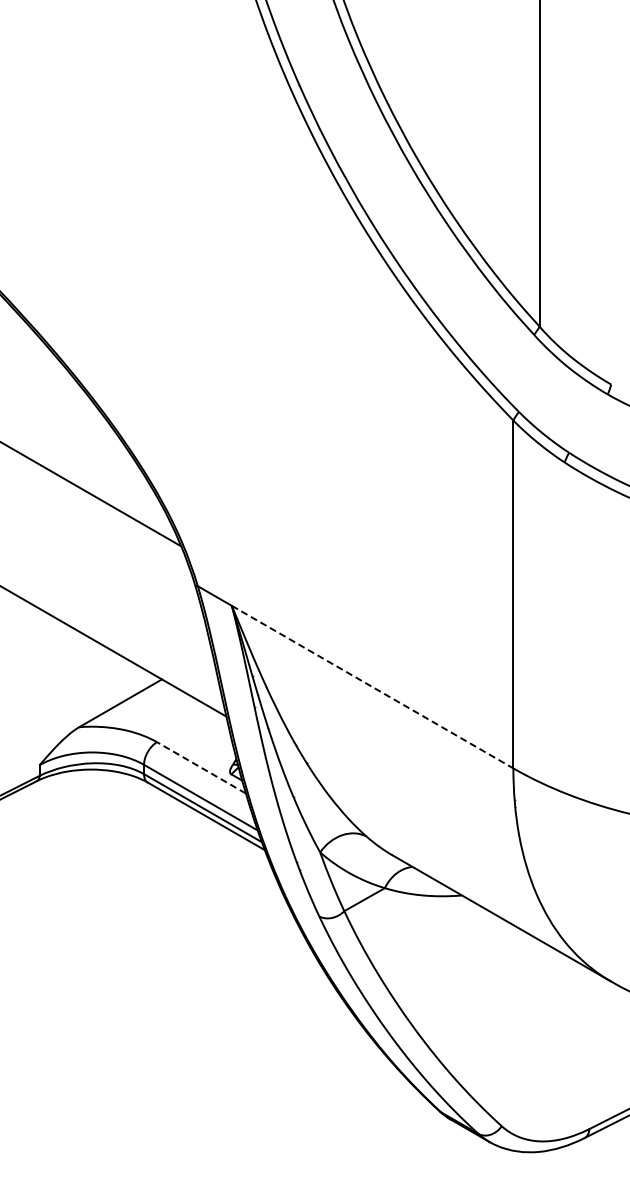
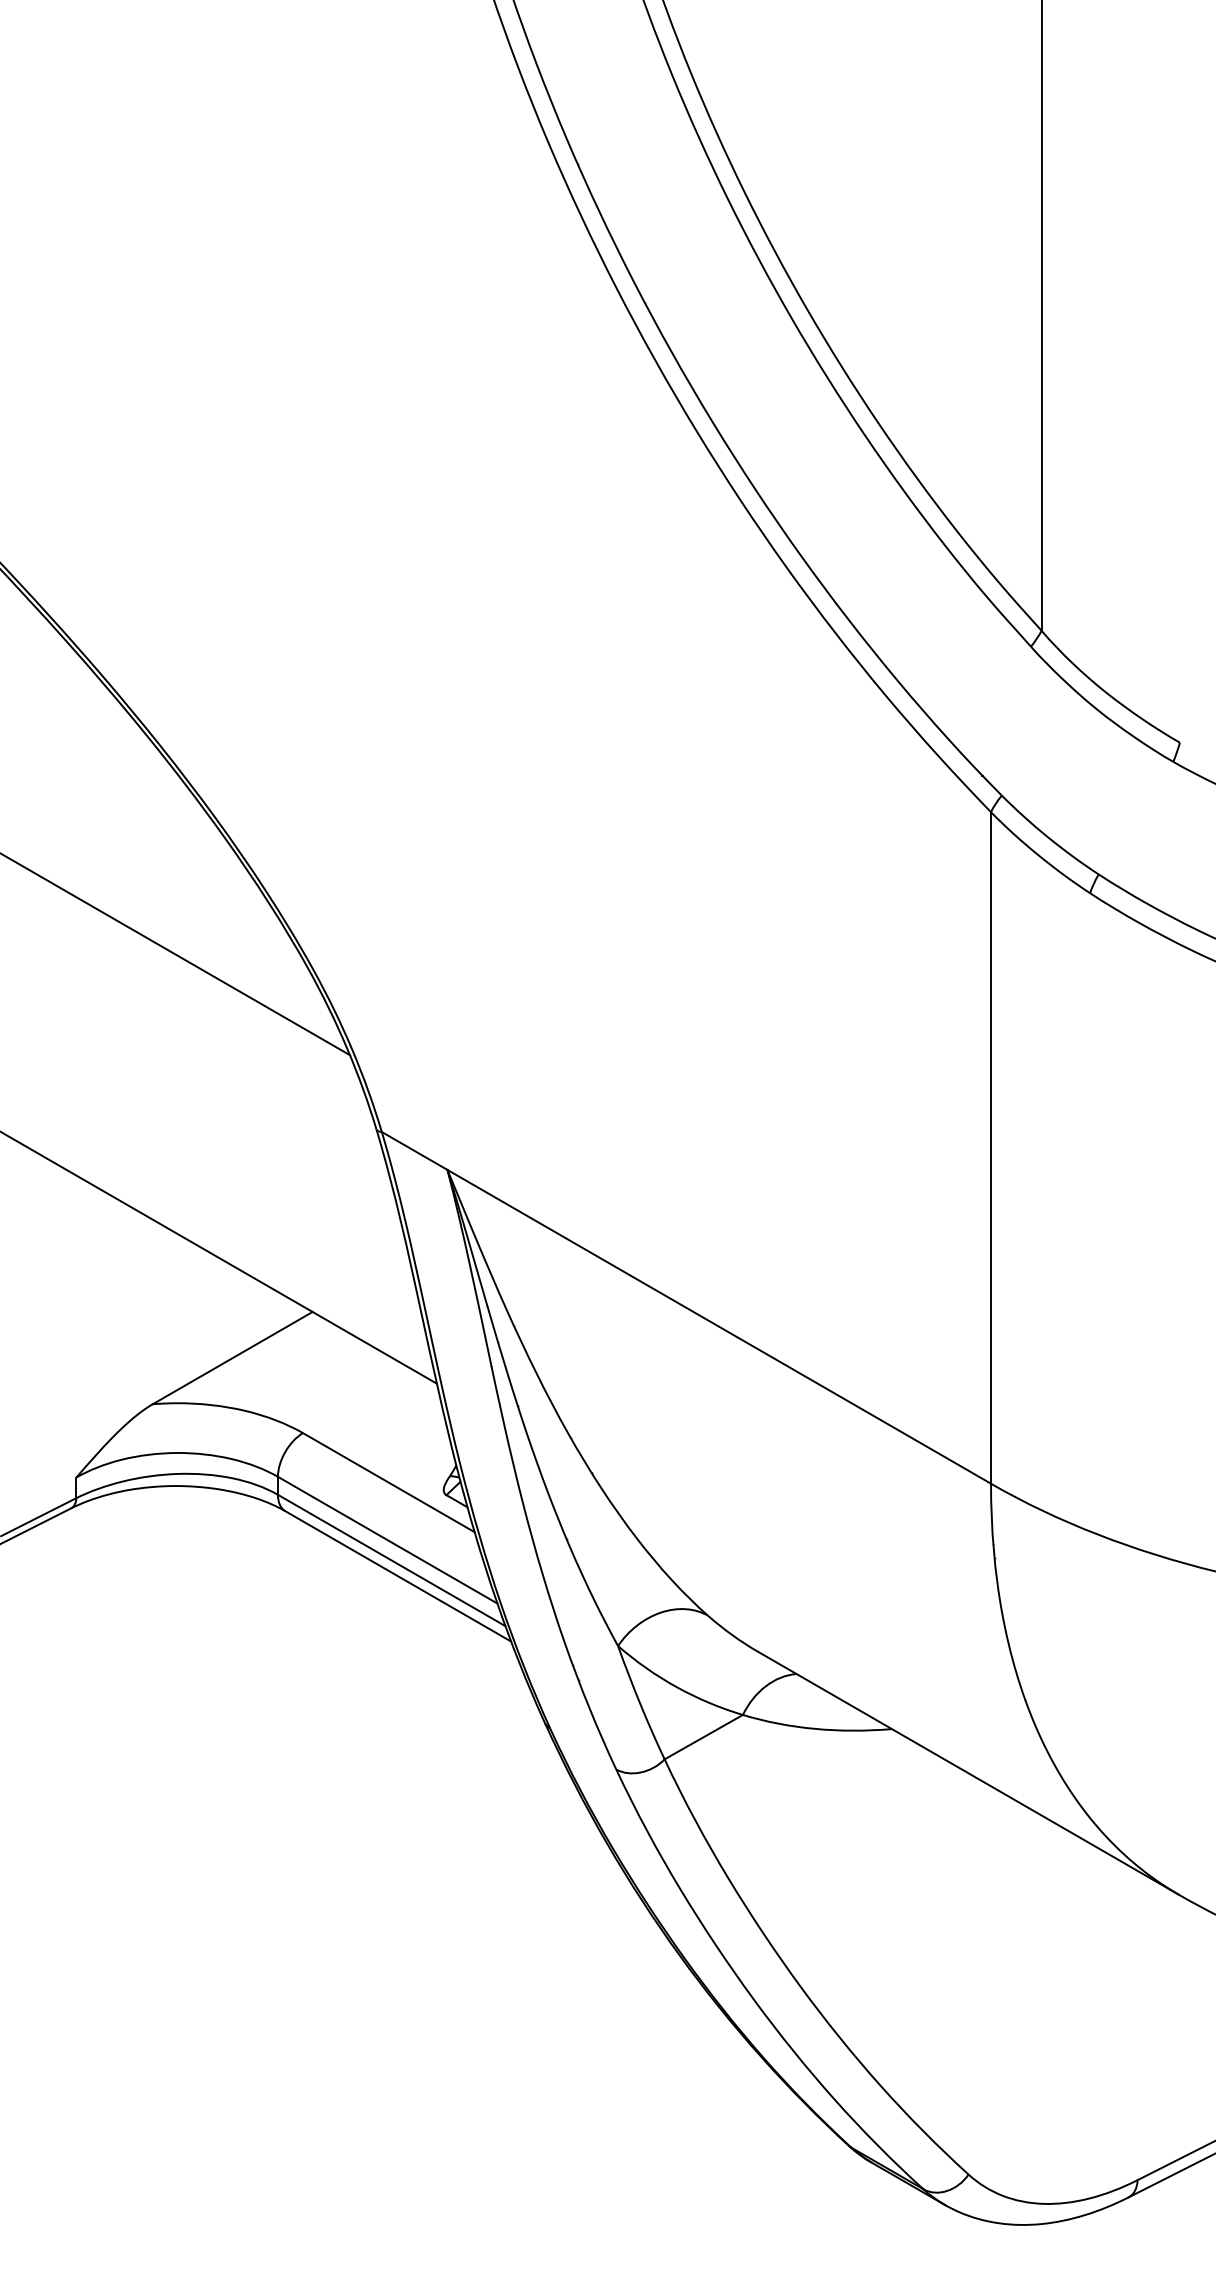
line: (372, 687) -> (719, 1327), dashed -> solid
line: (201, 767) -> (388, 1481), dashed -> solid

